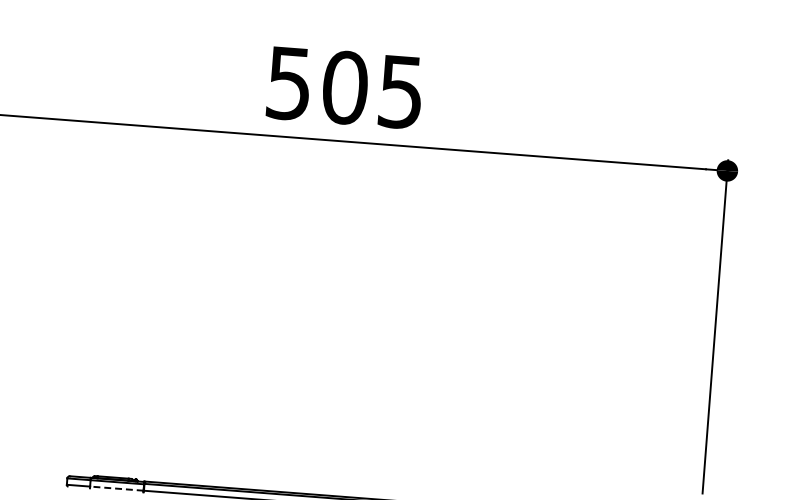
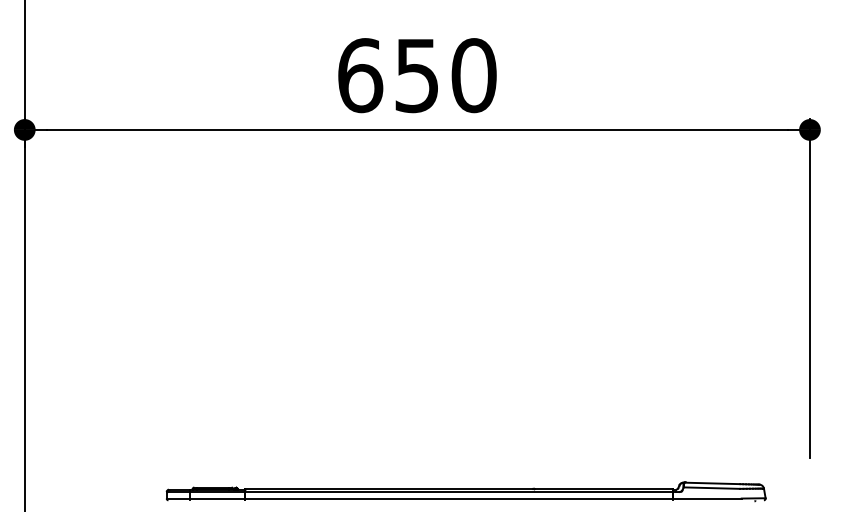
text: (345, 87) -> (417, 75), 505 -> 650
line: (116, 488) -> (217, 498), dashed -> solid

